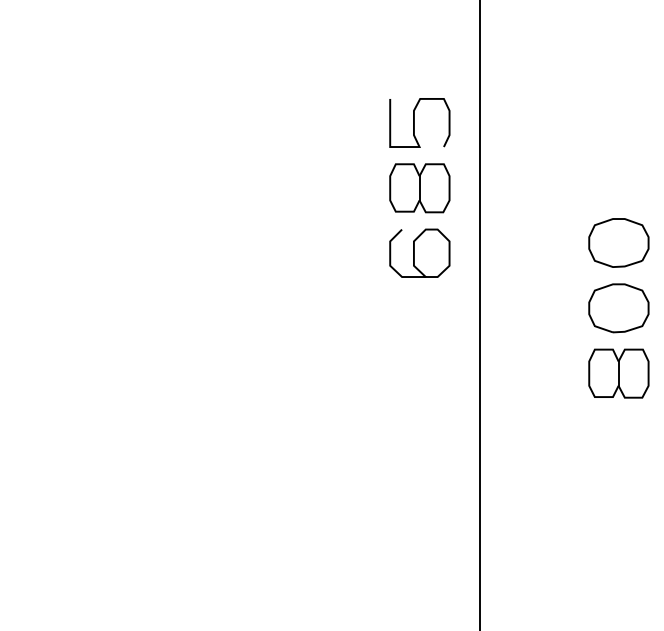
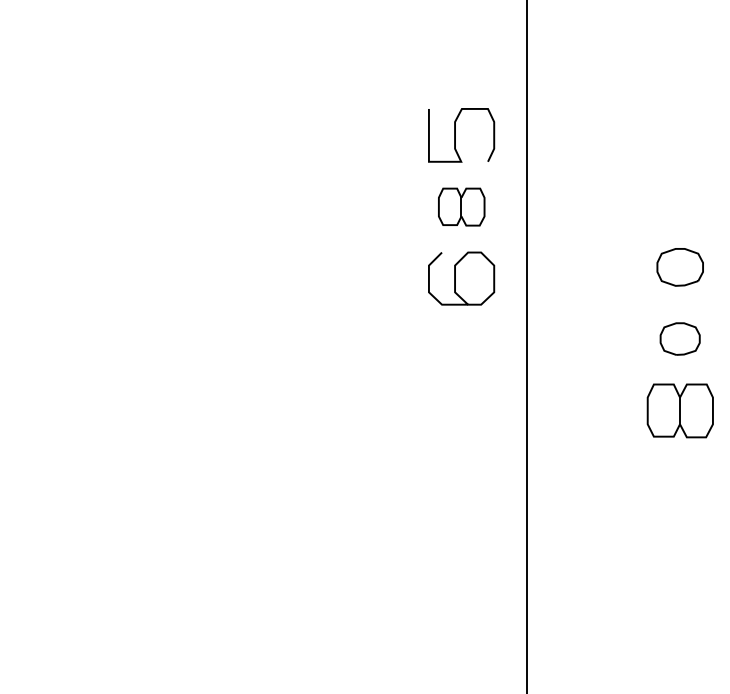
part: (419, 187) -> (461, 206), size x0.7
part: (618, 243) -> (679, 267), size x0.7
part: (618, 307) -> (679, 338), size x0.6

